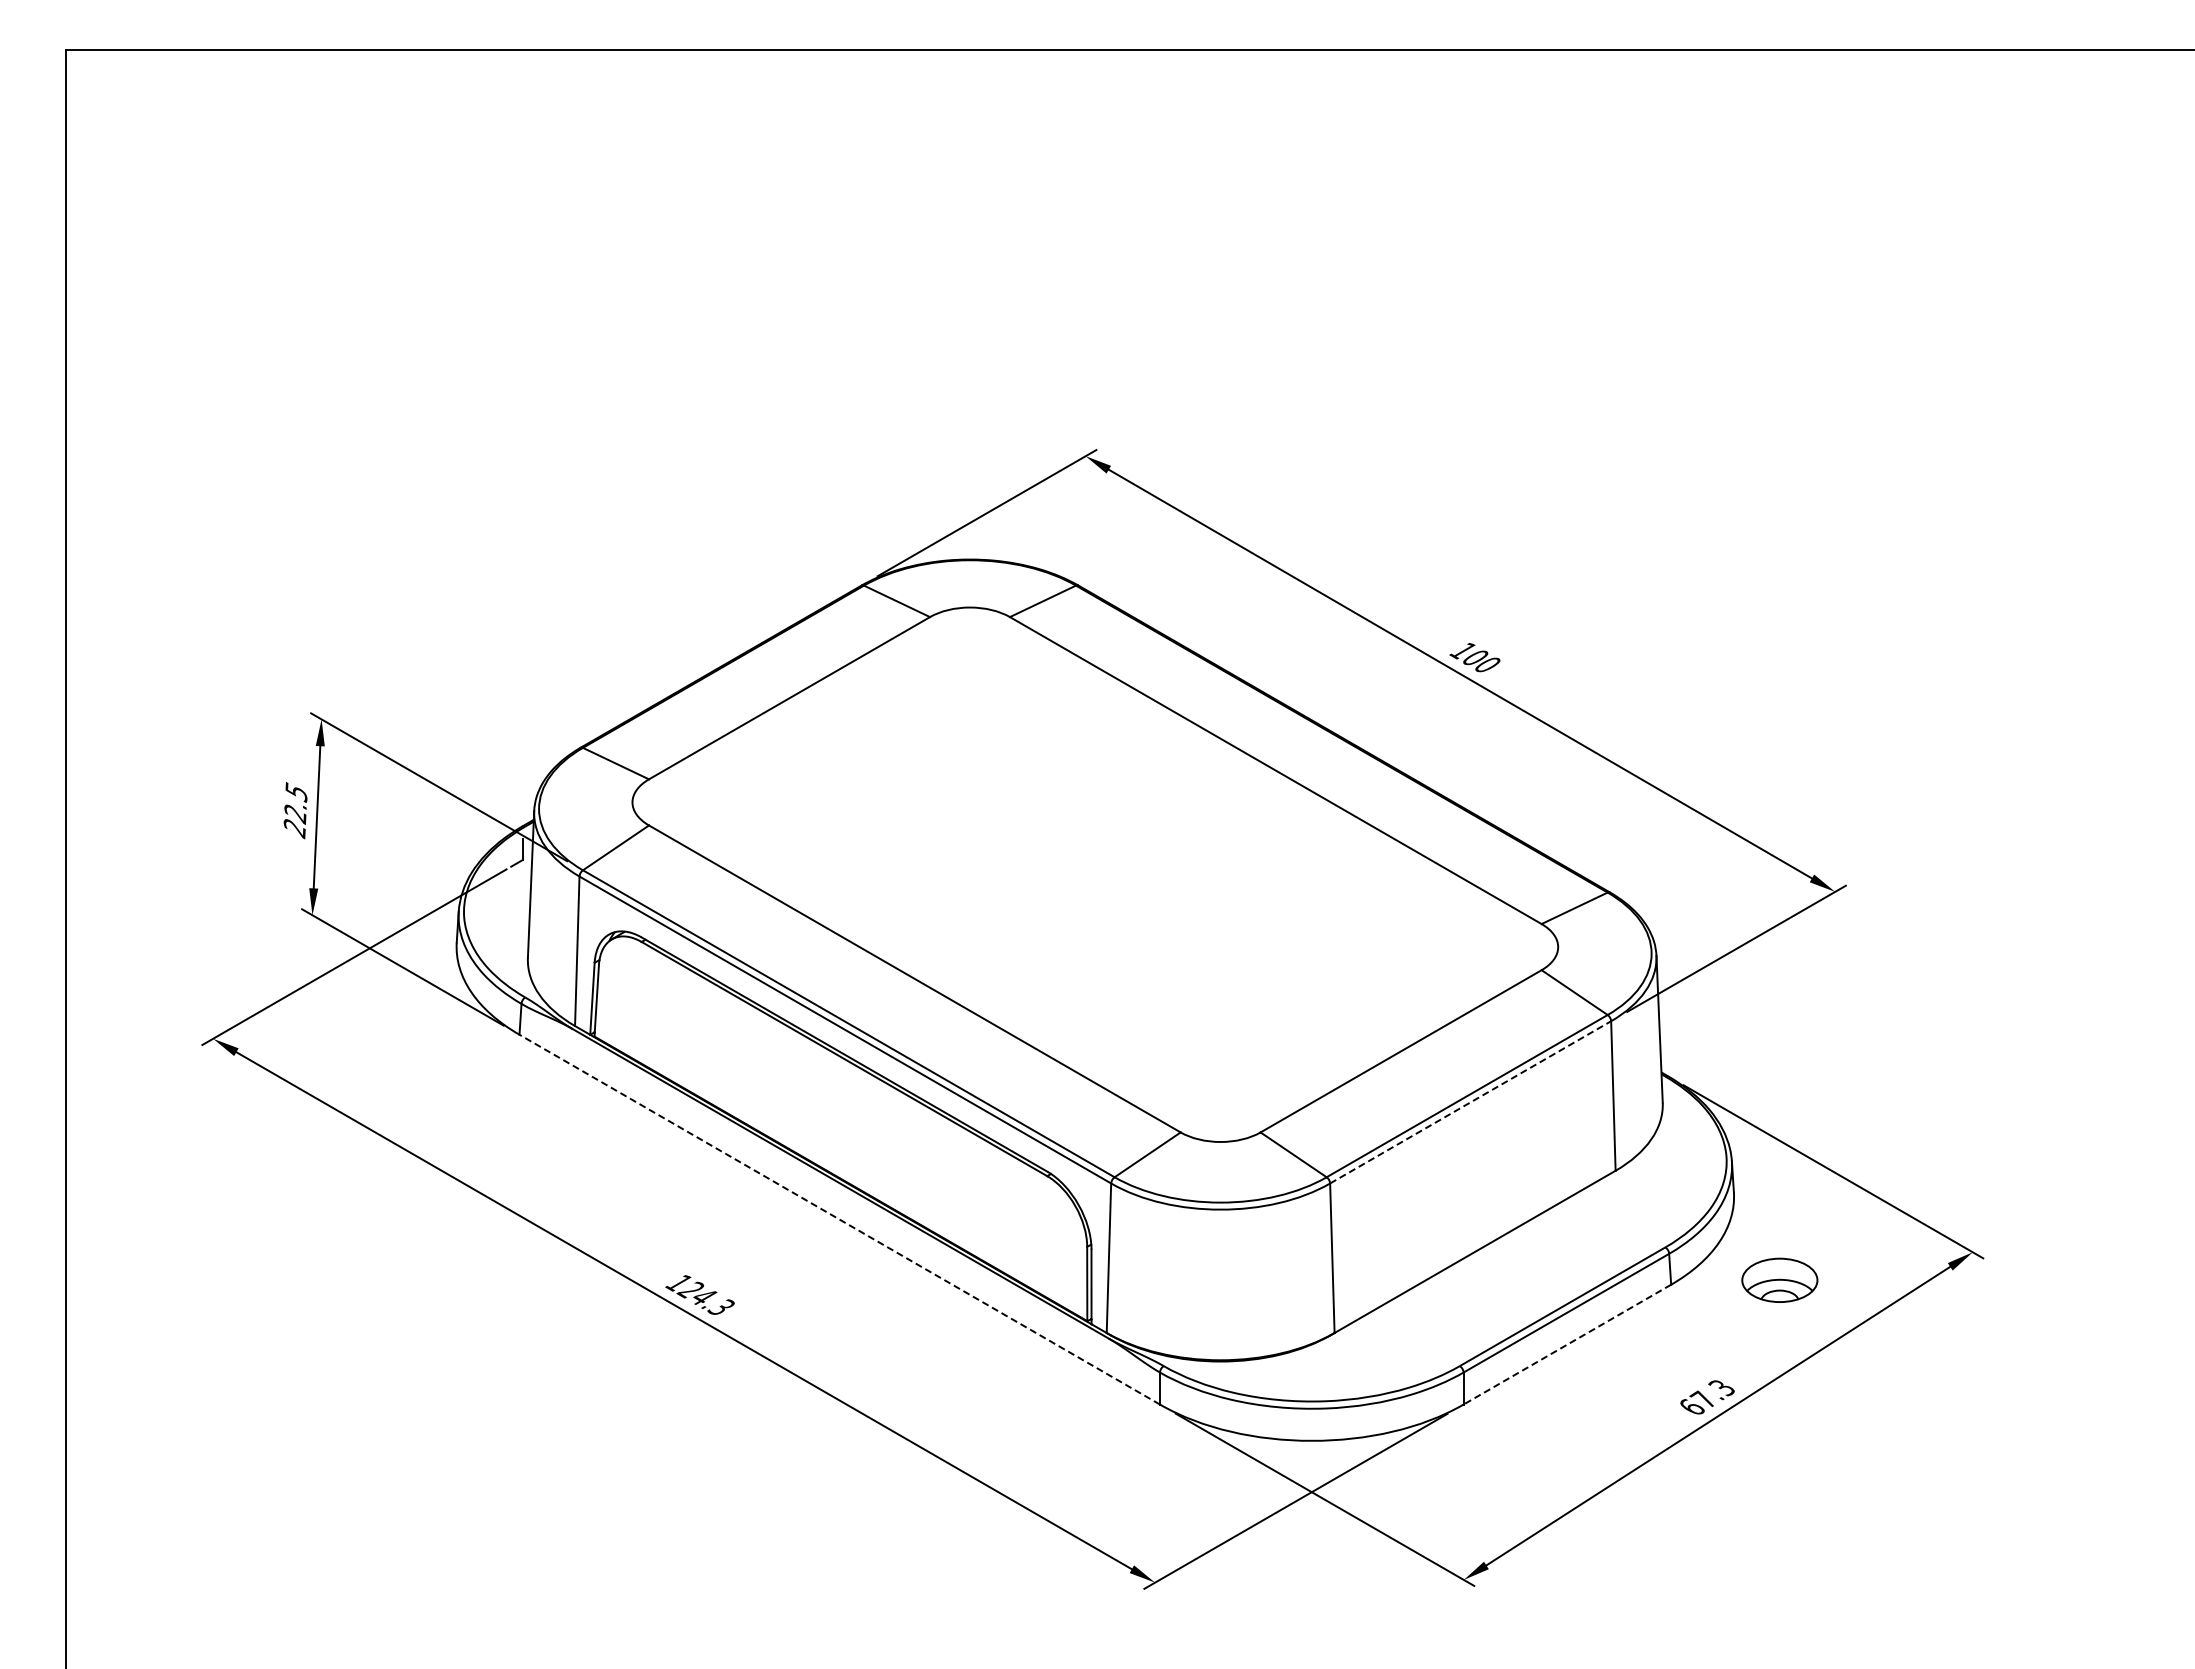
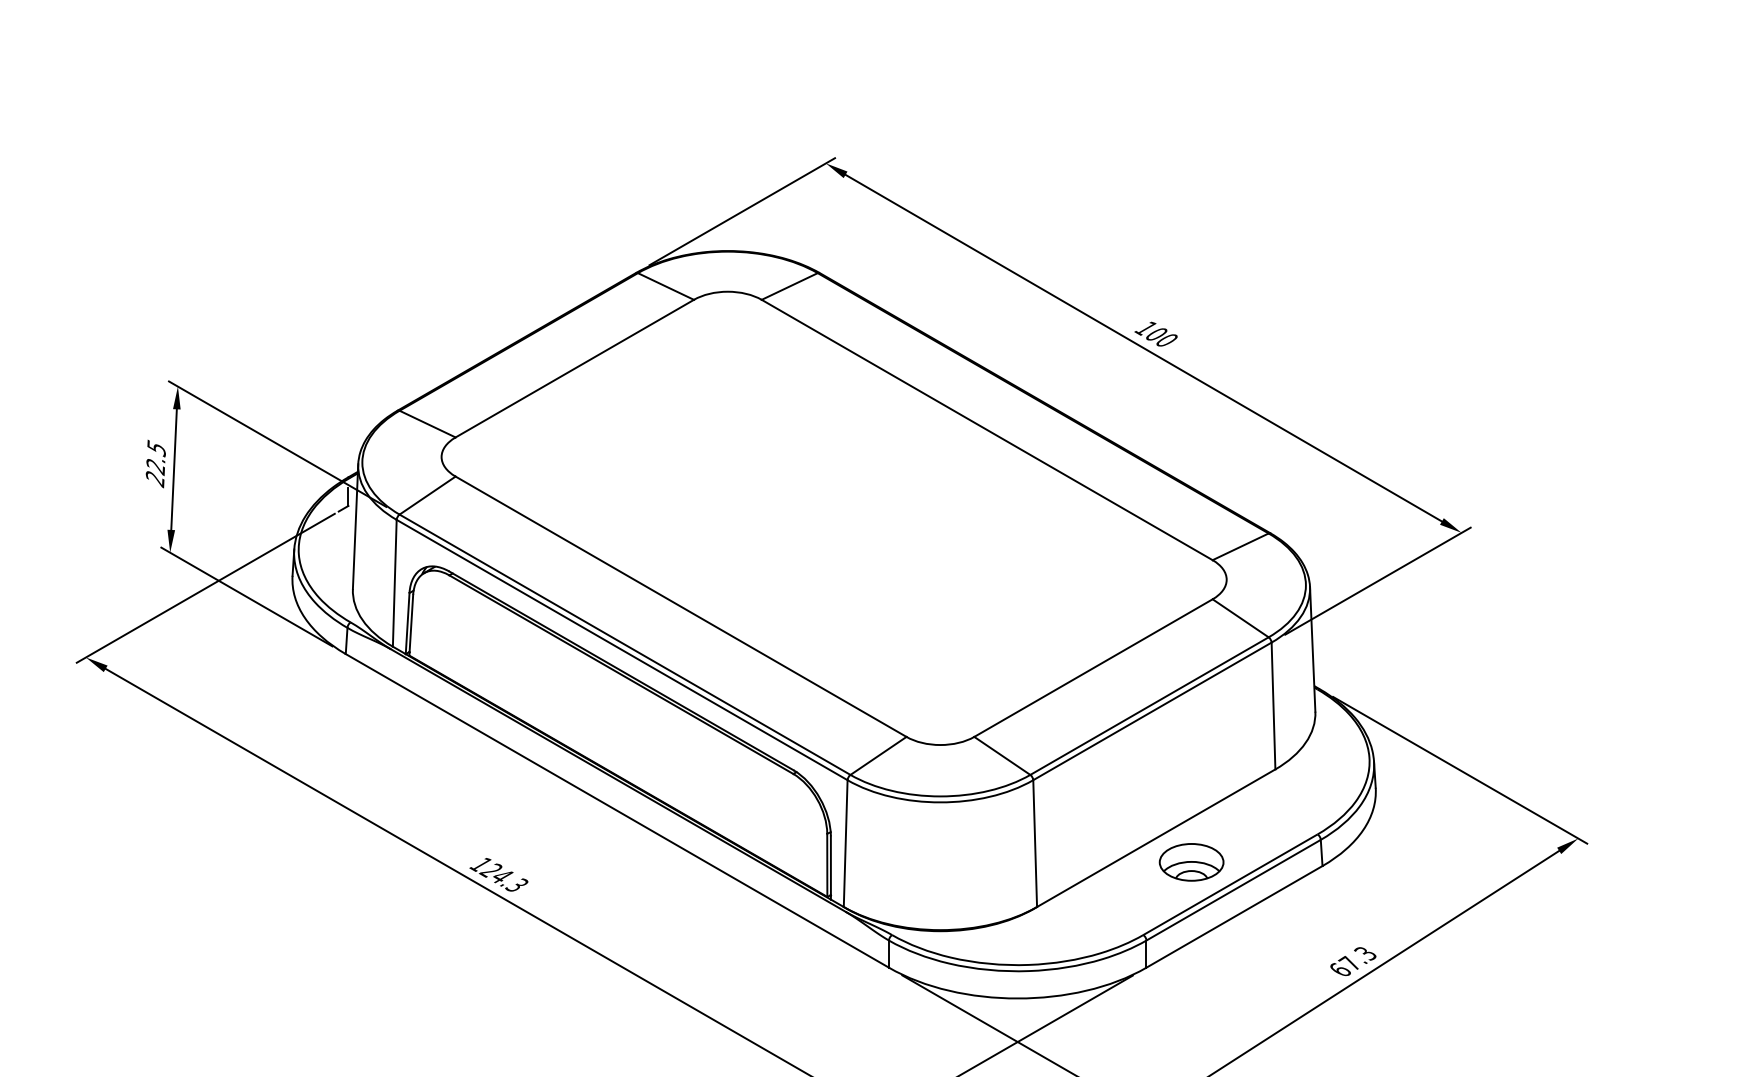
line: (1471, 1102) -> (1153, 711), dashed -> solid
line: (839, 1219) -> (617, 810), dashed -> solid
part: (1779, 1279) -> (1191, 861), moved
line: (1567, 1344) -> (1234, 916), dashed -> solid

